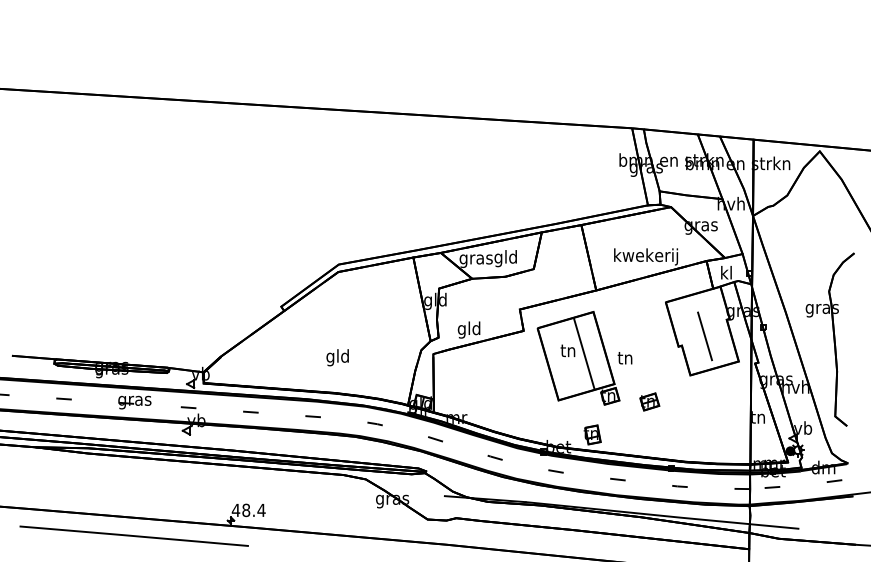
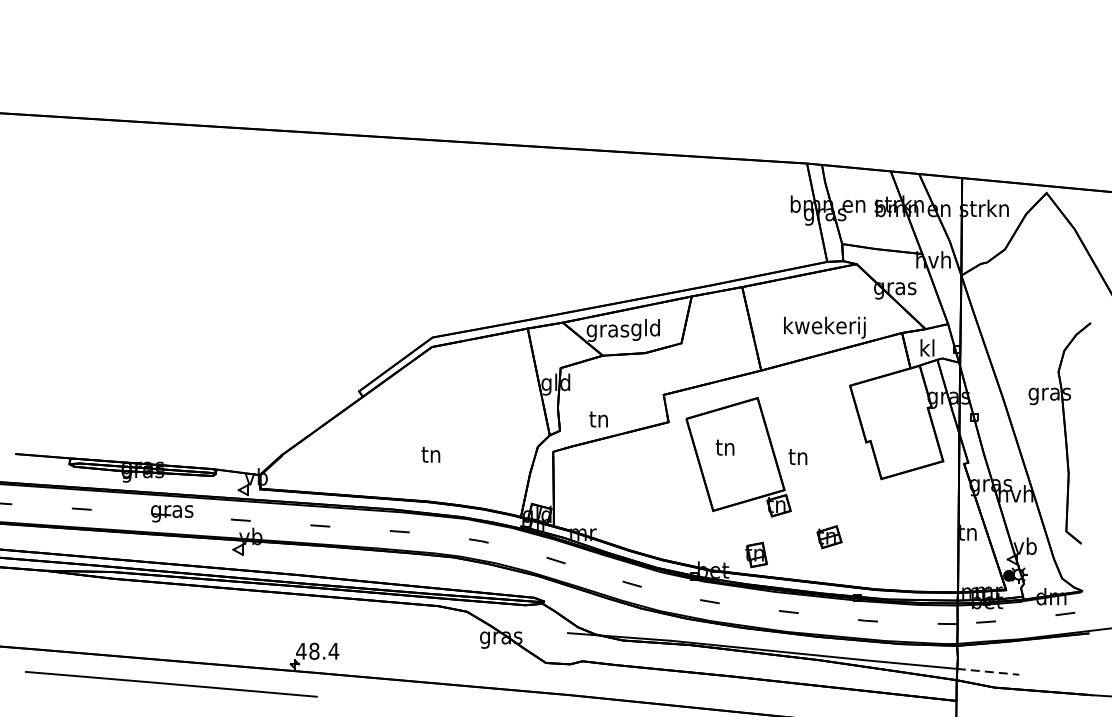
text: (468, 329) -> (598, 420), gld -> tn
line: (705, 336) -> (900, 429), removed
line: (583, 353) -> (744, 451), removed
text: (337, 357) -> (430, 456), gld -> tn
part: (649, 401) -> (829, 536), moved
line: (773, 526) -> (987, 671), solid -> dashed

